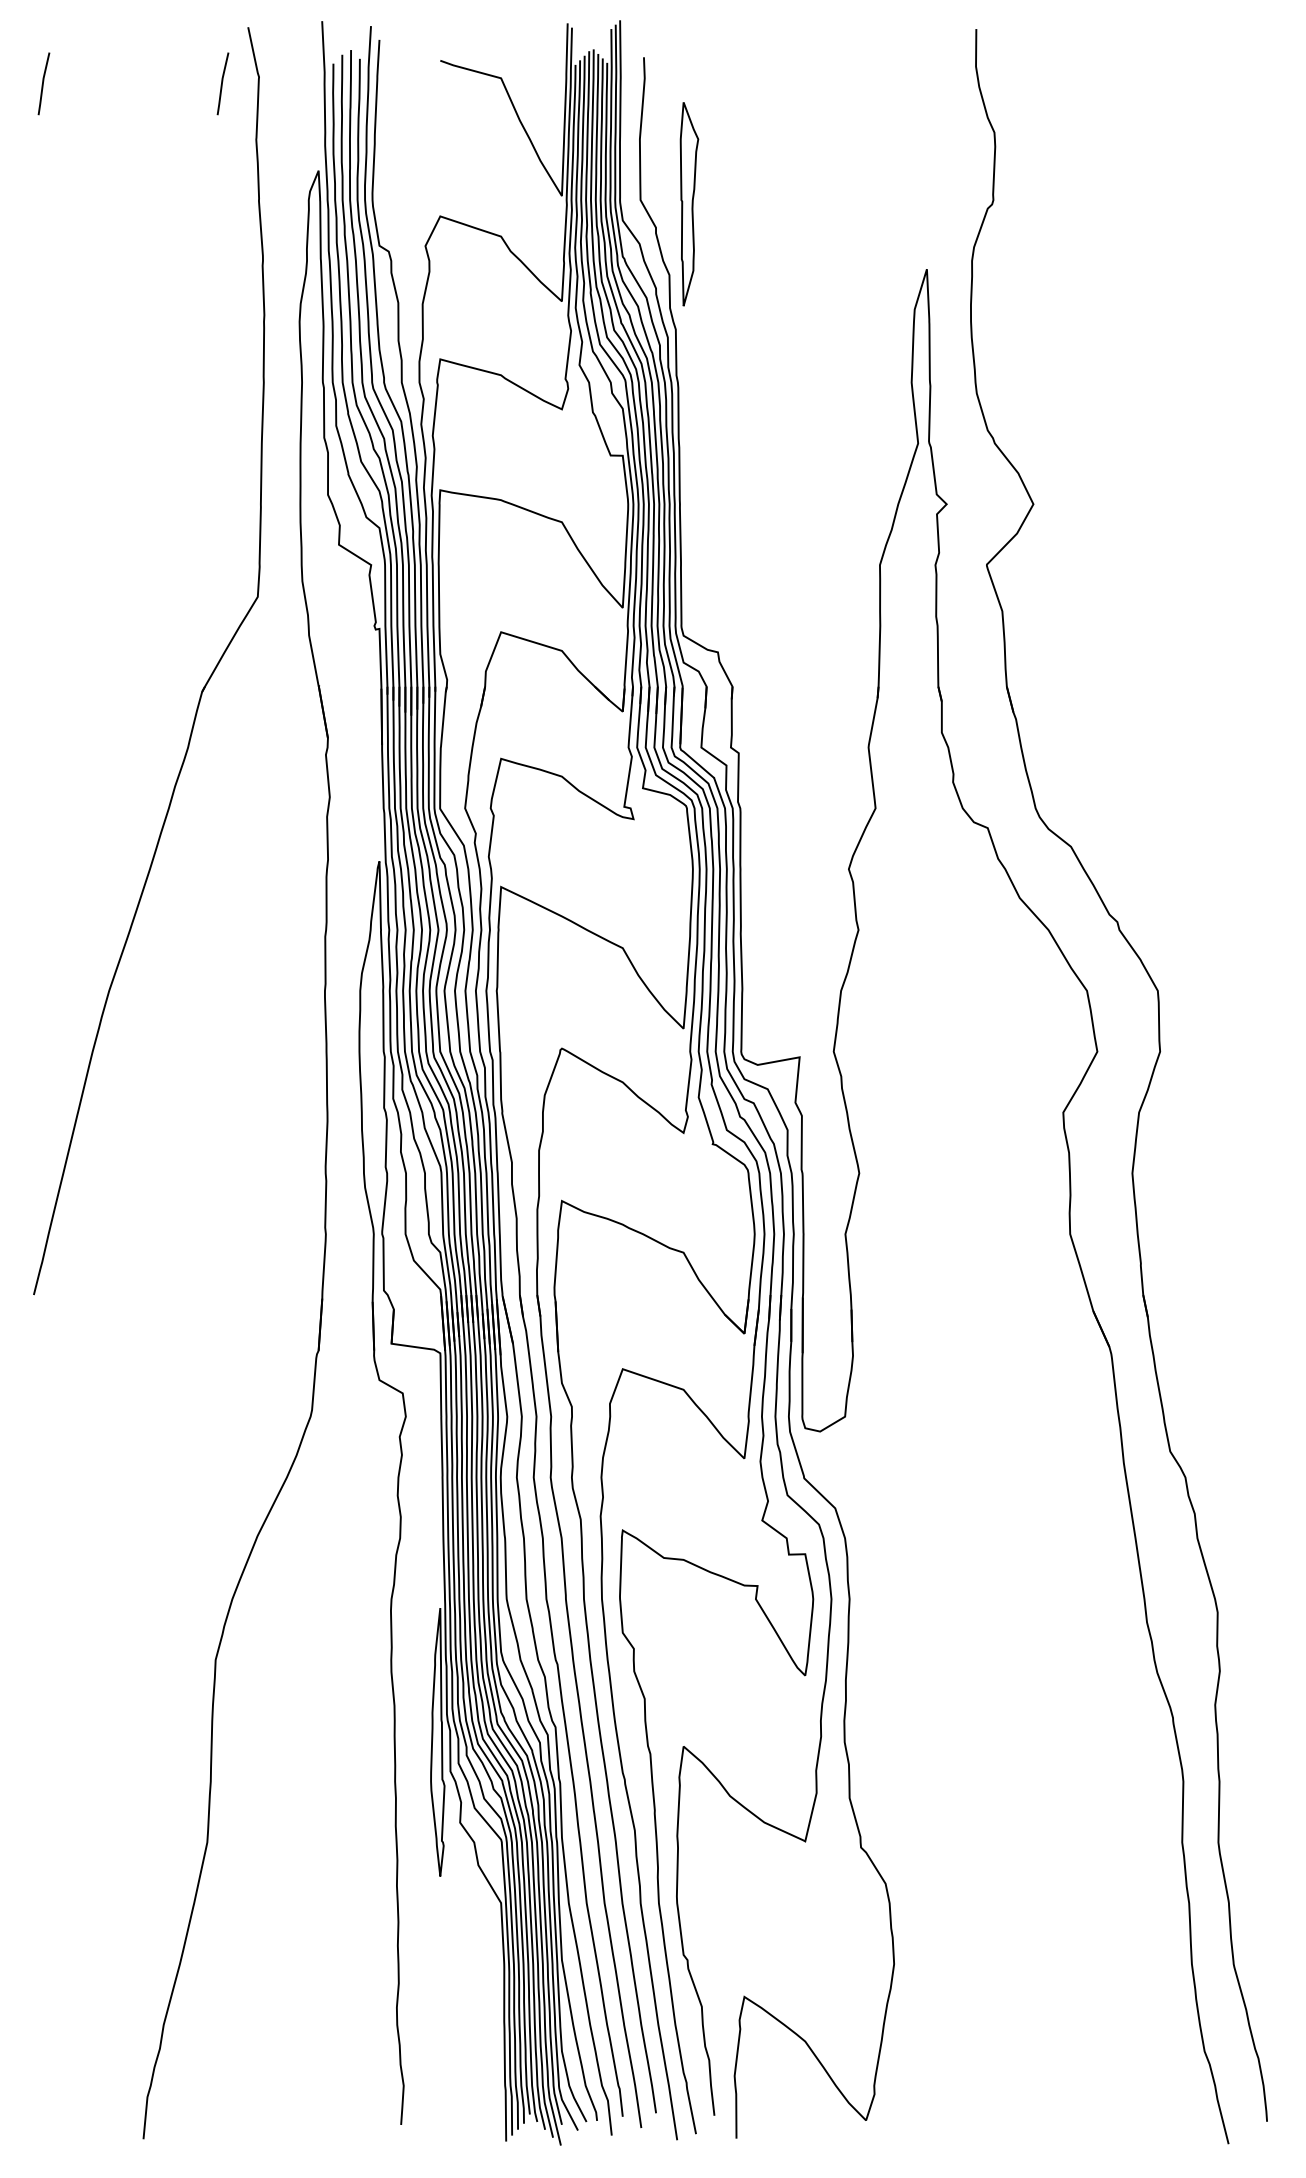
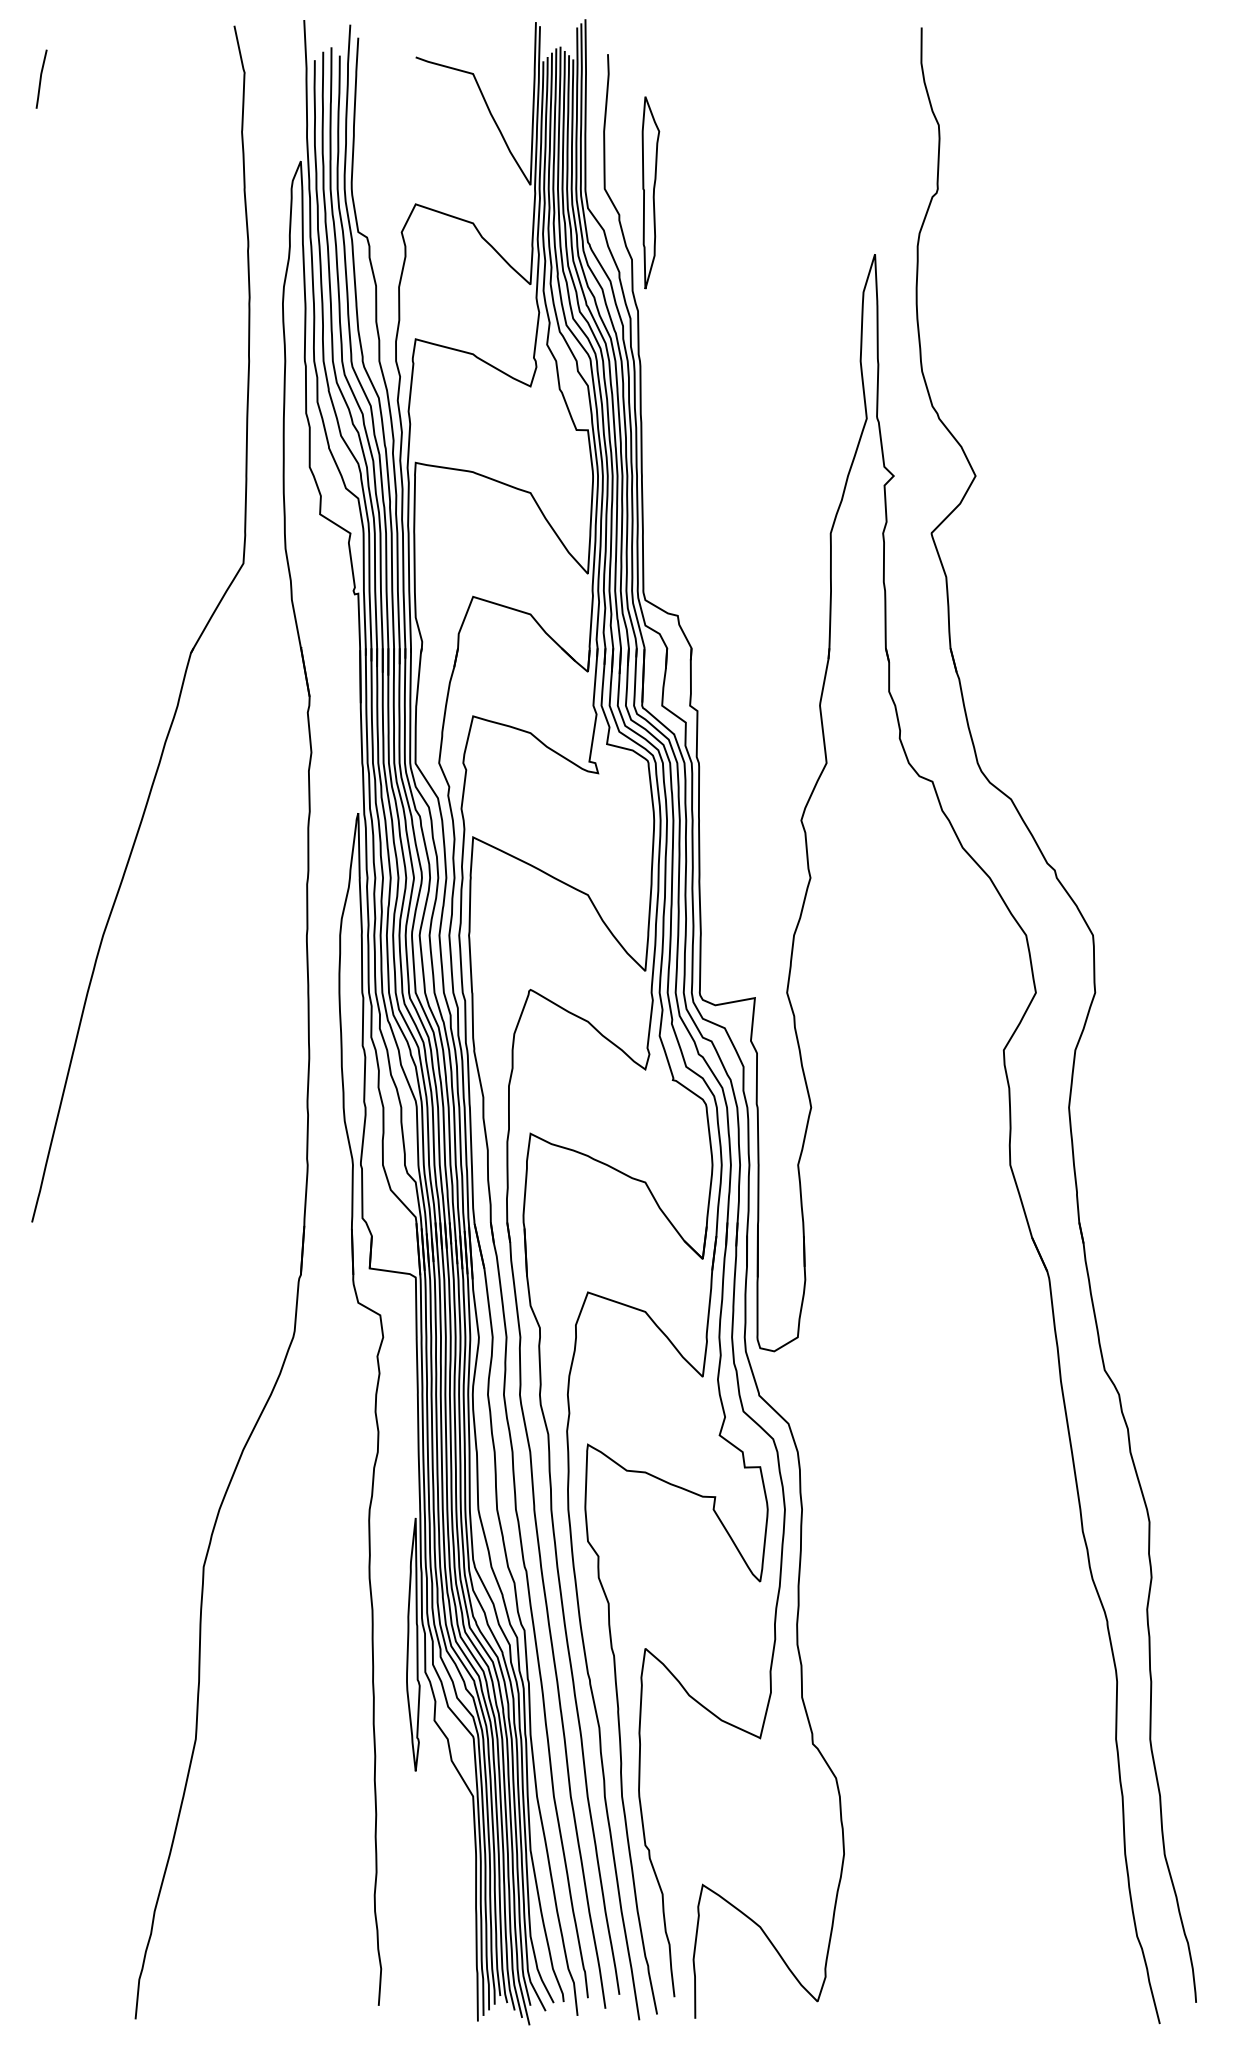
line: (222, 83) -> (210, 78), removed

